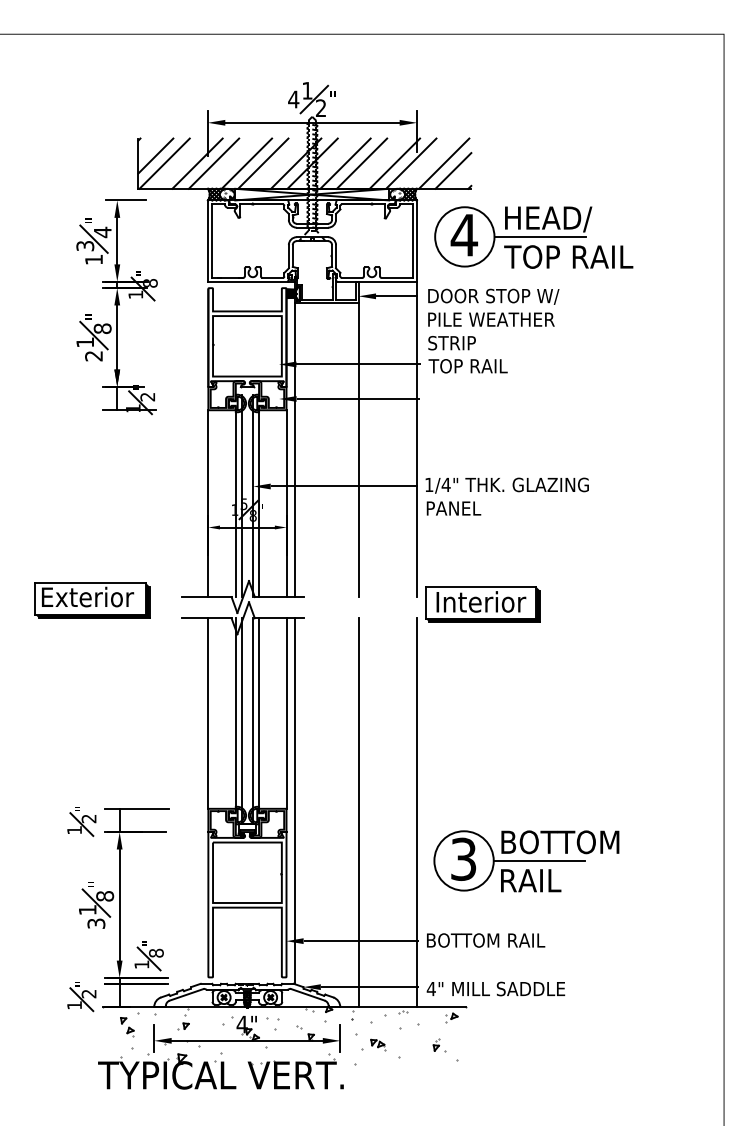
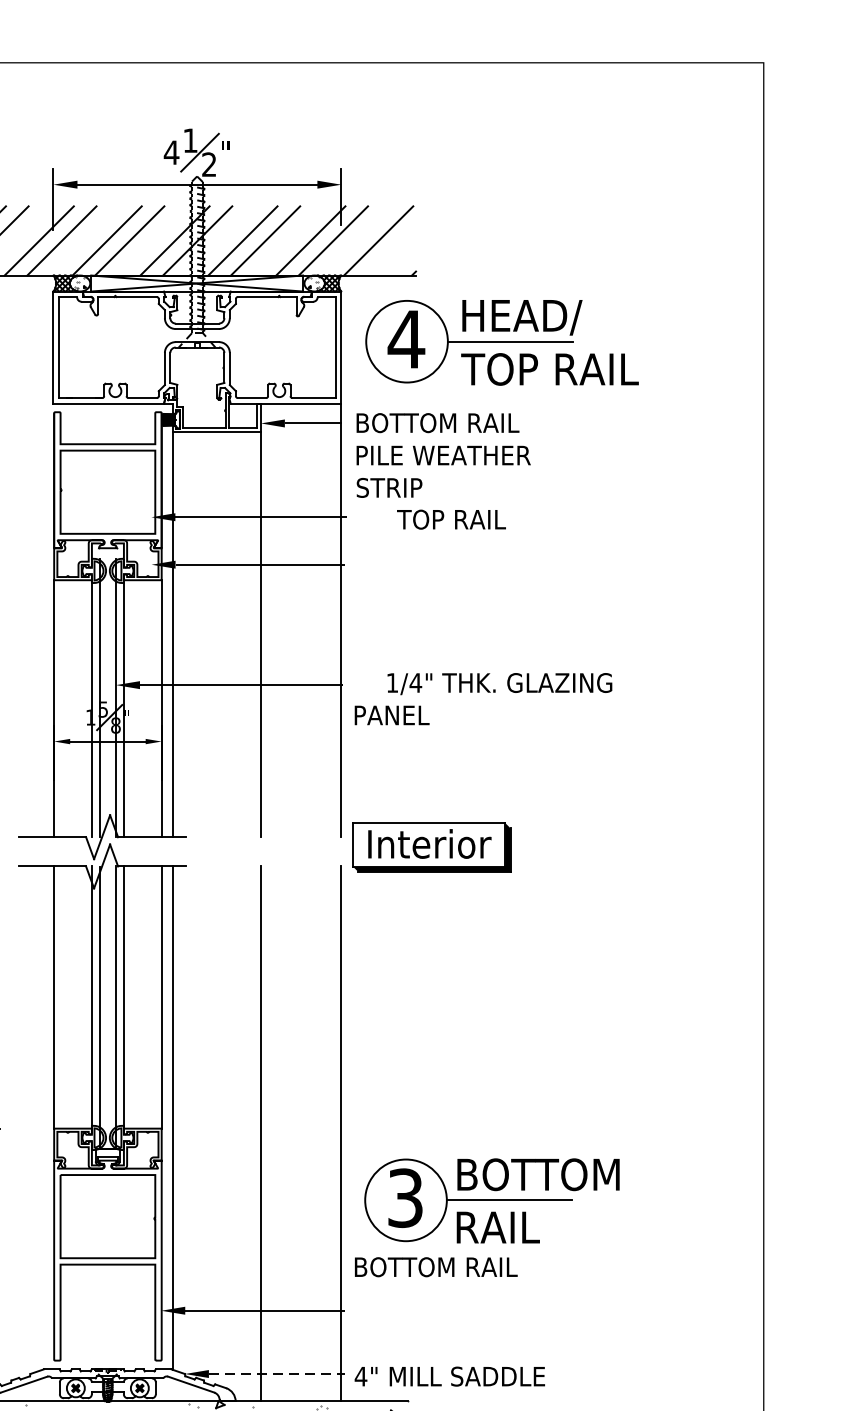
line: (453, 170) -> (391, 250), removed
text: (494, 296) -> (447, 423), DOOR STOP W/ -> BOTTOM RAIL
text: (467, 366) -> (450, 520), moved
text: (506, 485) -> (498, 683), moved
text: (486, 940) -> (436, 1267), moved
line: (370, 987) -> (277, 1374), solid -> dashed

